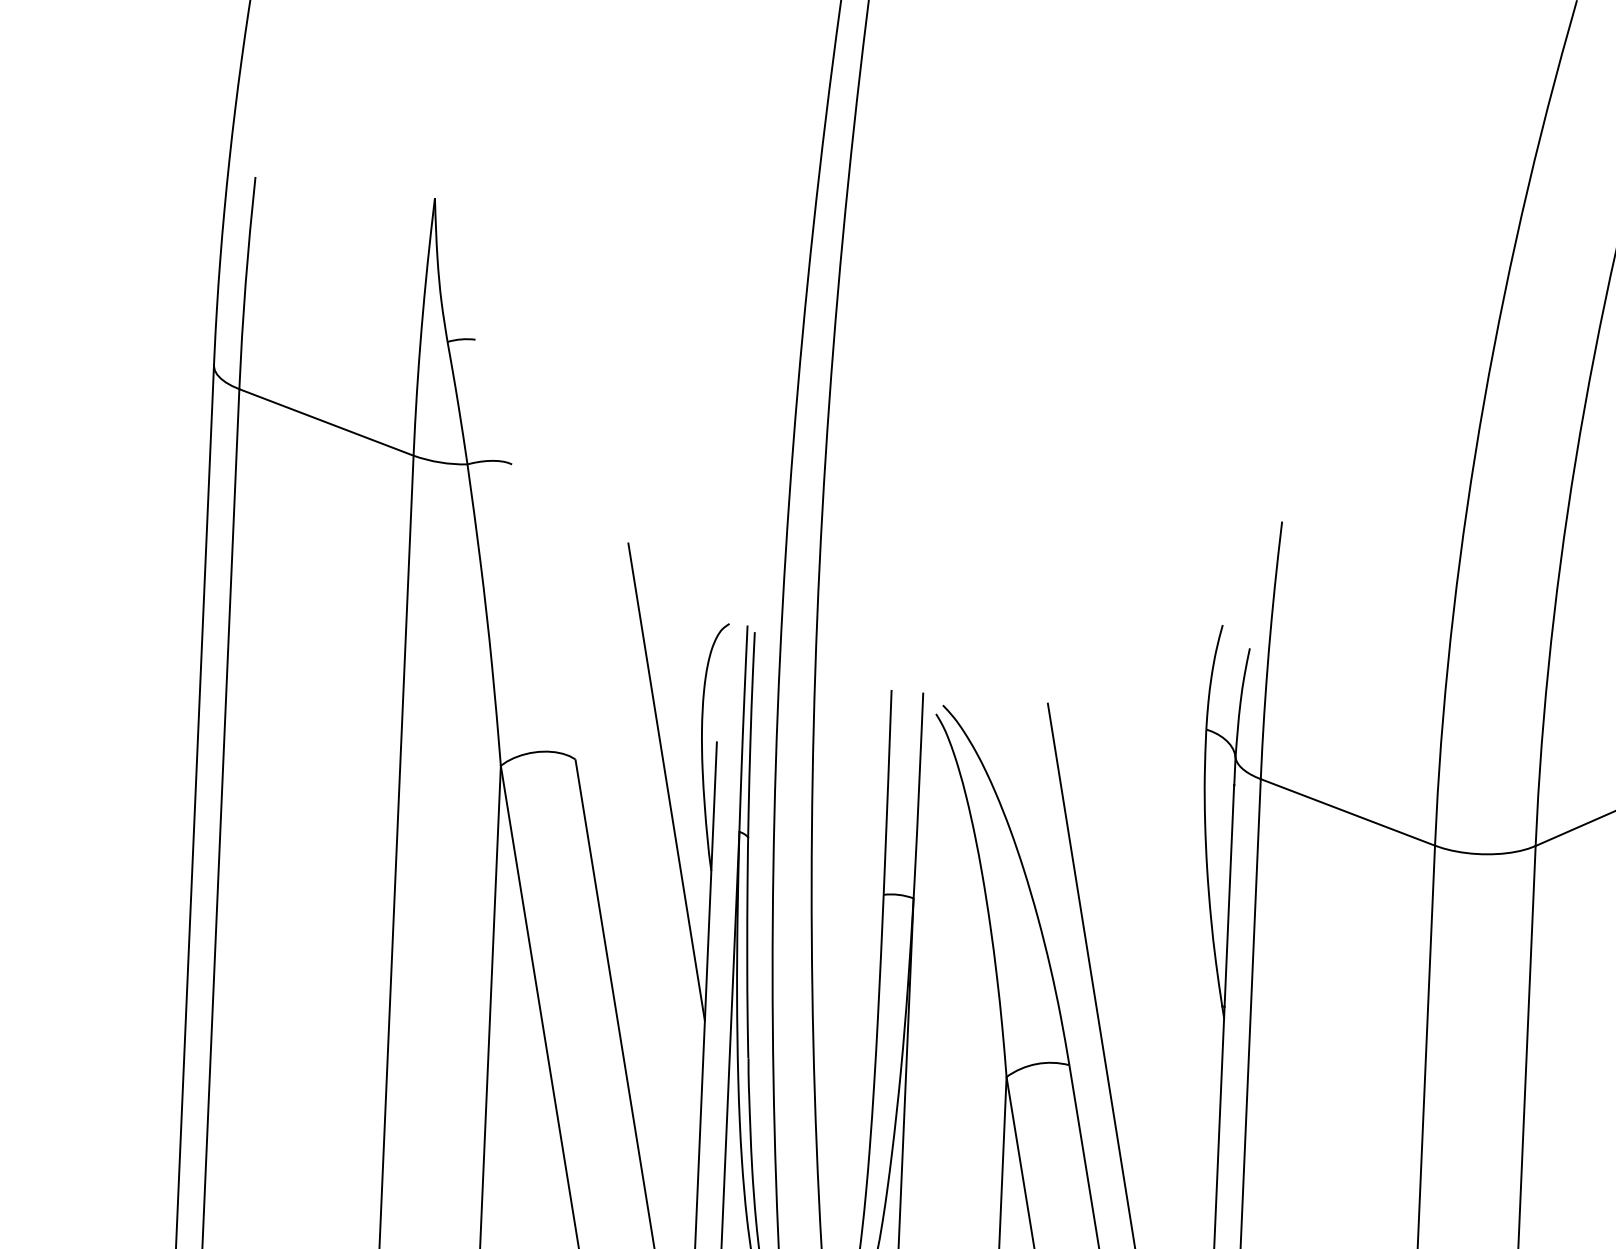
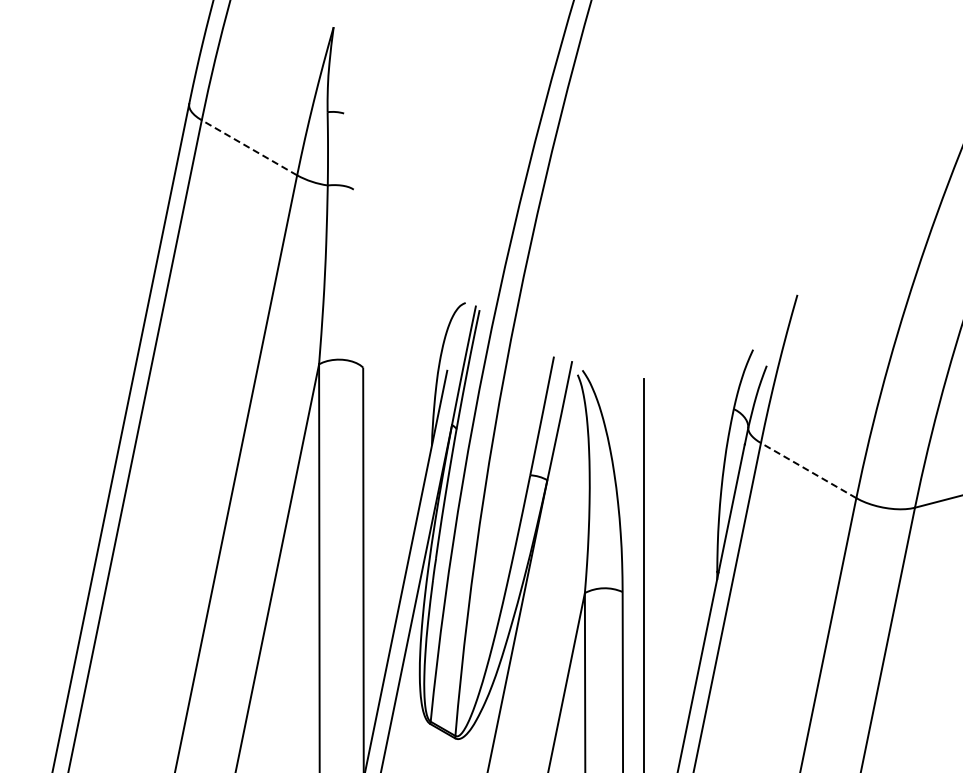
line: (326, 421) -> (249, 147), solid -> dashed
line: (667, 782) -> (414, 389), removed
line: (1347, 812) -> (808, 470), solid -> dashed

